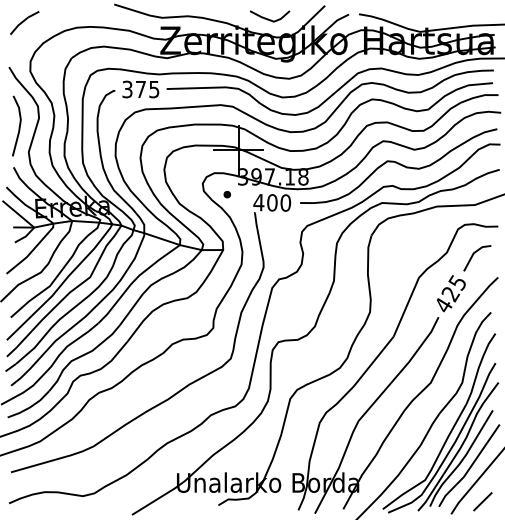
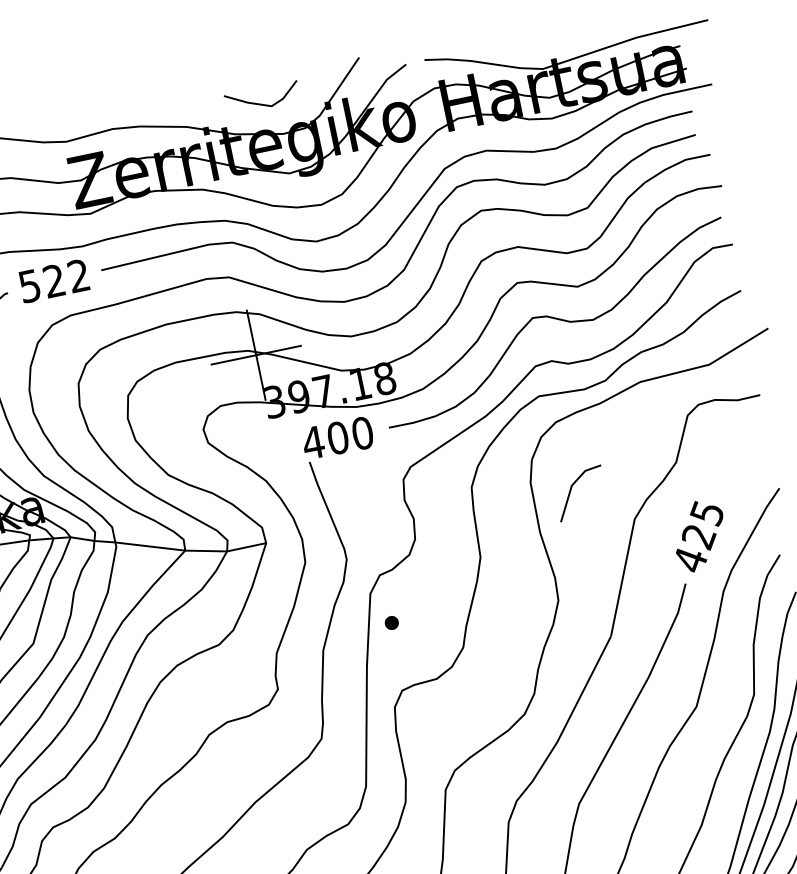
text: (141, 89) -> (55, 280), 375 -> 522
part: (226, 194) -> (390, 623), moved
line: (473, 256) -> (572, 491), moved

